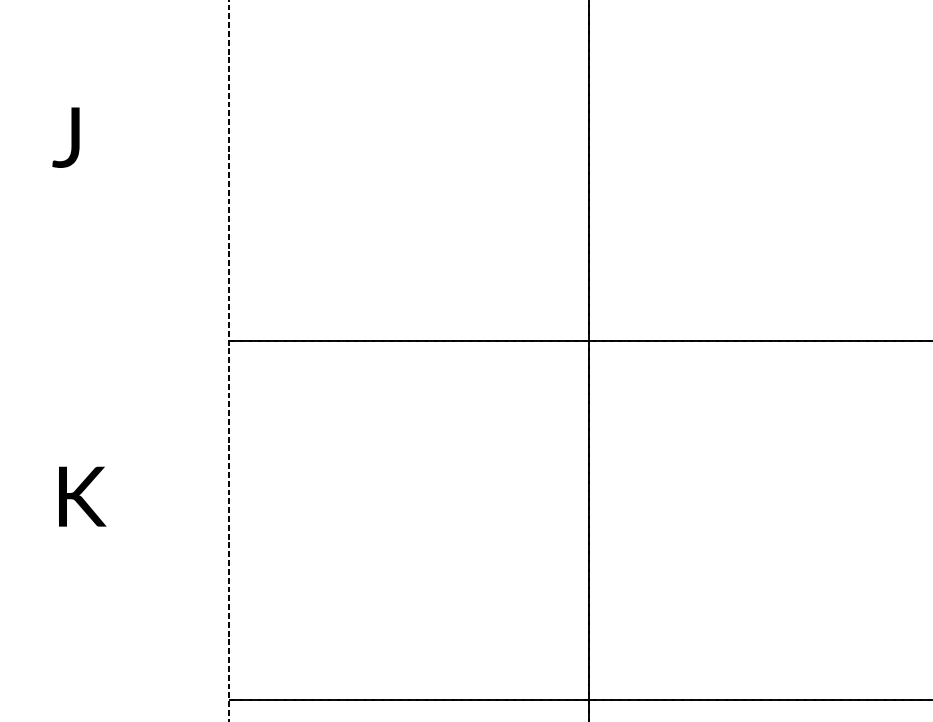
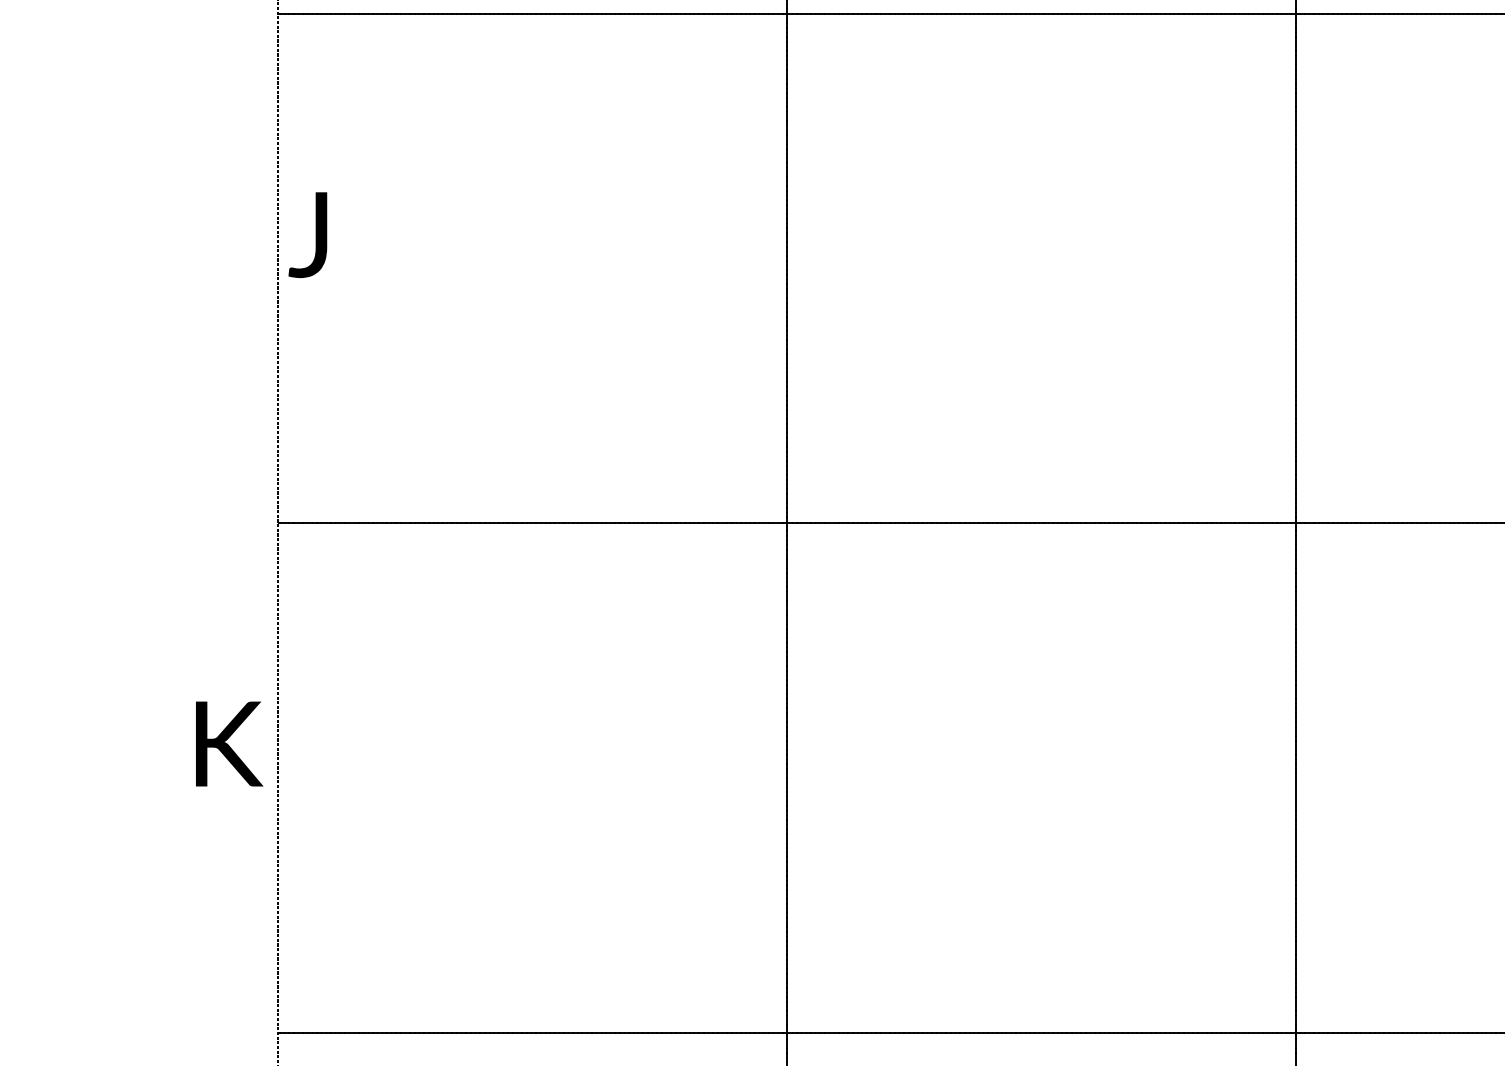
text: (65, 137) -> (307, 235), moved
text: (82, 496) -> (229, 743), moved

